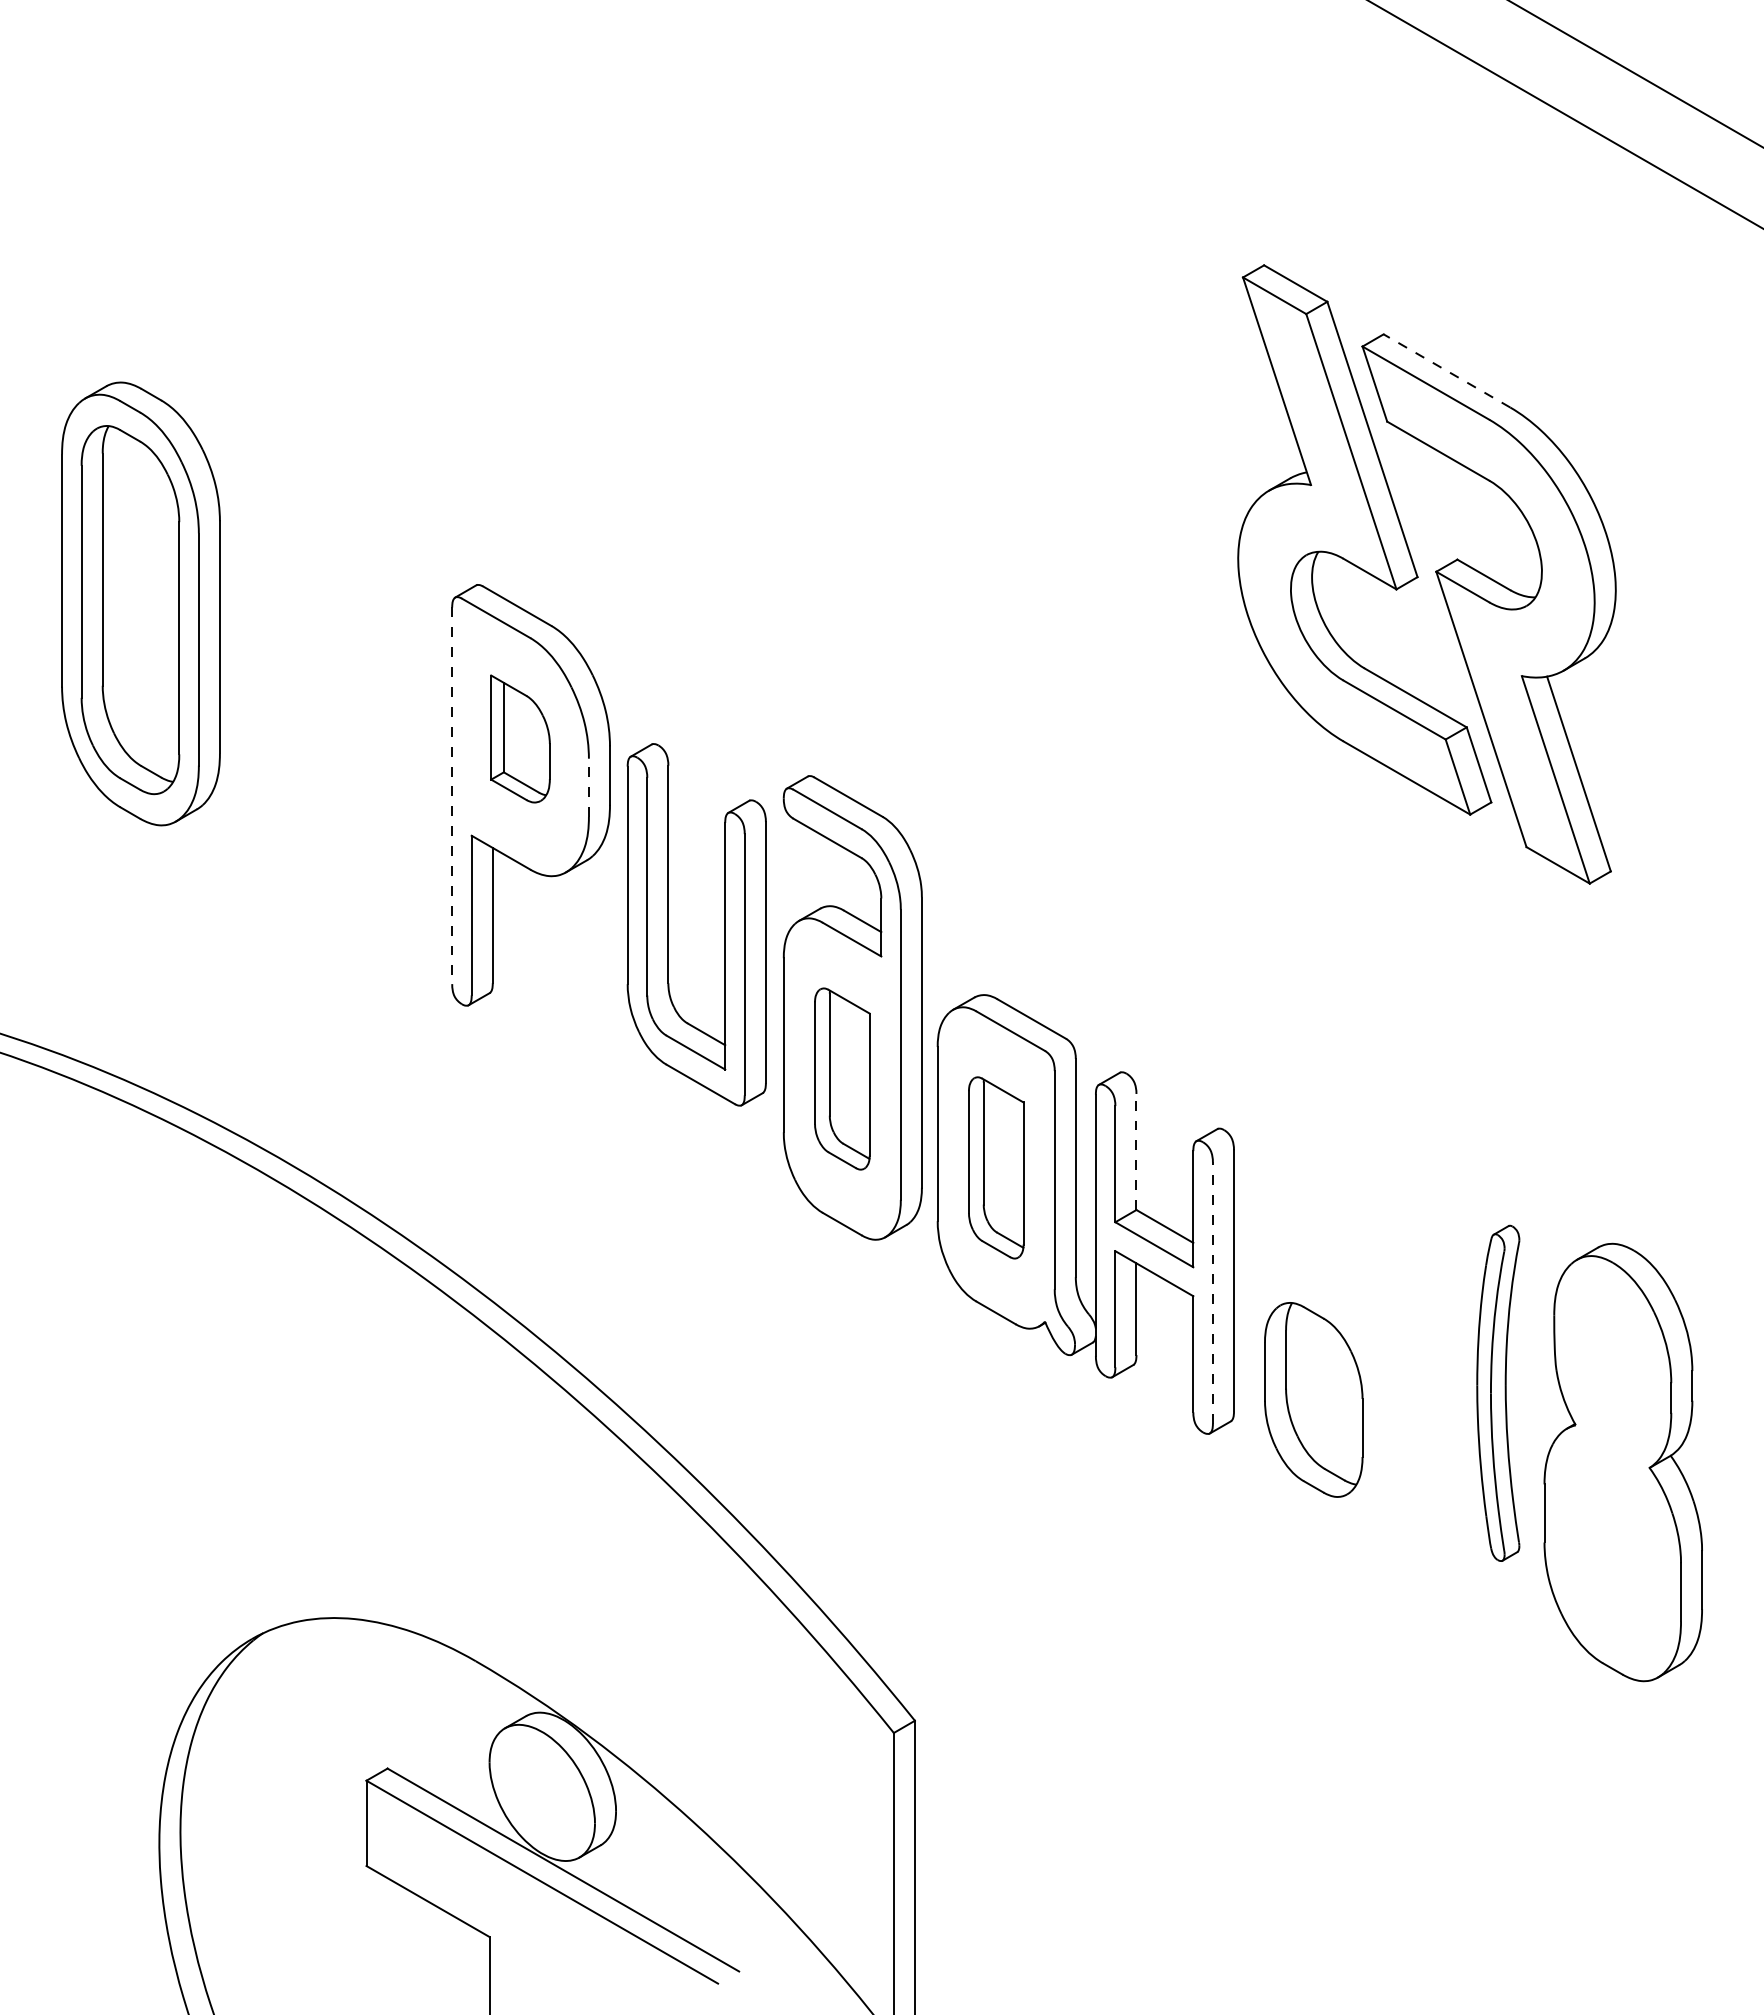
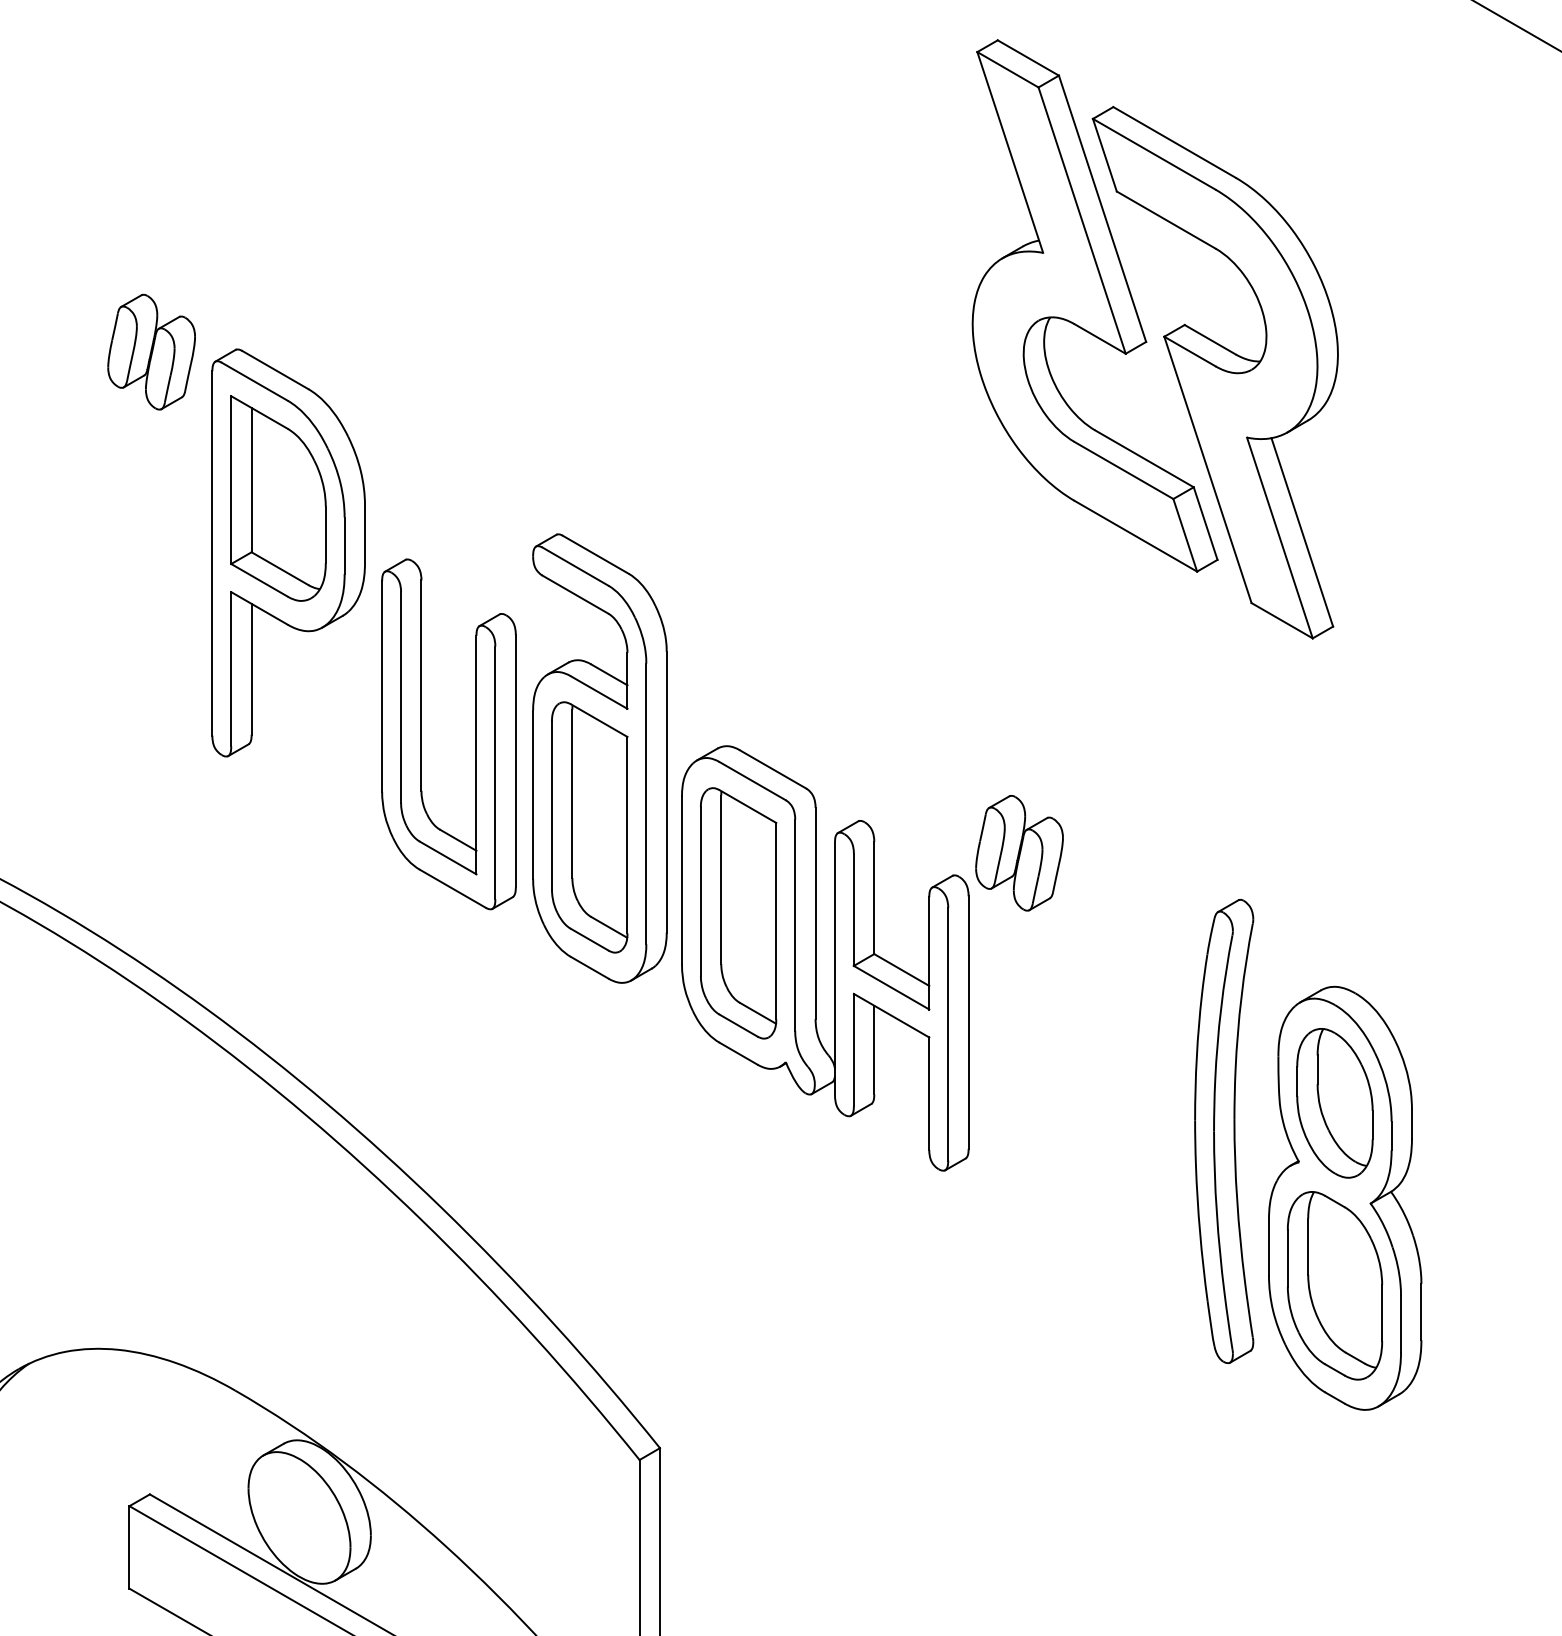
line: (1446, 370) -> (1174, 142), dashed -> solid
part: (389, 587) -> (151, 351), added
part: (520, 738) -> (278, 498), size x1.67
line: (588, 787) -> (344, 545), dashed -> solid
line: (452, 796) -> (212, 554), dashed -> solid
part: (668, 924) -> (421, 734), moved
part: (842, 1078) -> (589, 826), size x1.43
part: (1286, 1105) -> (1019, 853), added
line: (1136, 1151) -> (874, 897), dashed -> solid
part: (996, 1167) -> (738, 912), size x1.43
line: (1212, 1293) -> (947, 1034), dashed -> solid
part: (1612, 1364) -> (1334, 1103), added
part: (1498, 1393) -> (1224, 1131), size x1.43
part: (1313, 1399) -> (1334, 1285), moved

